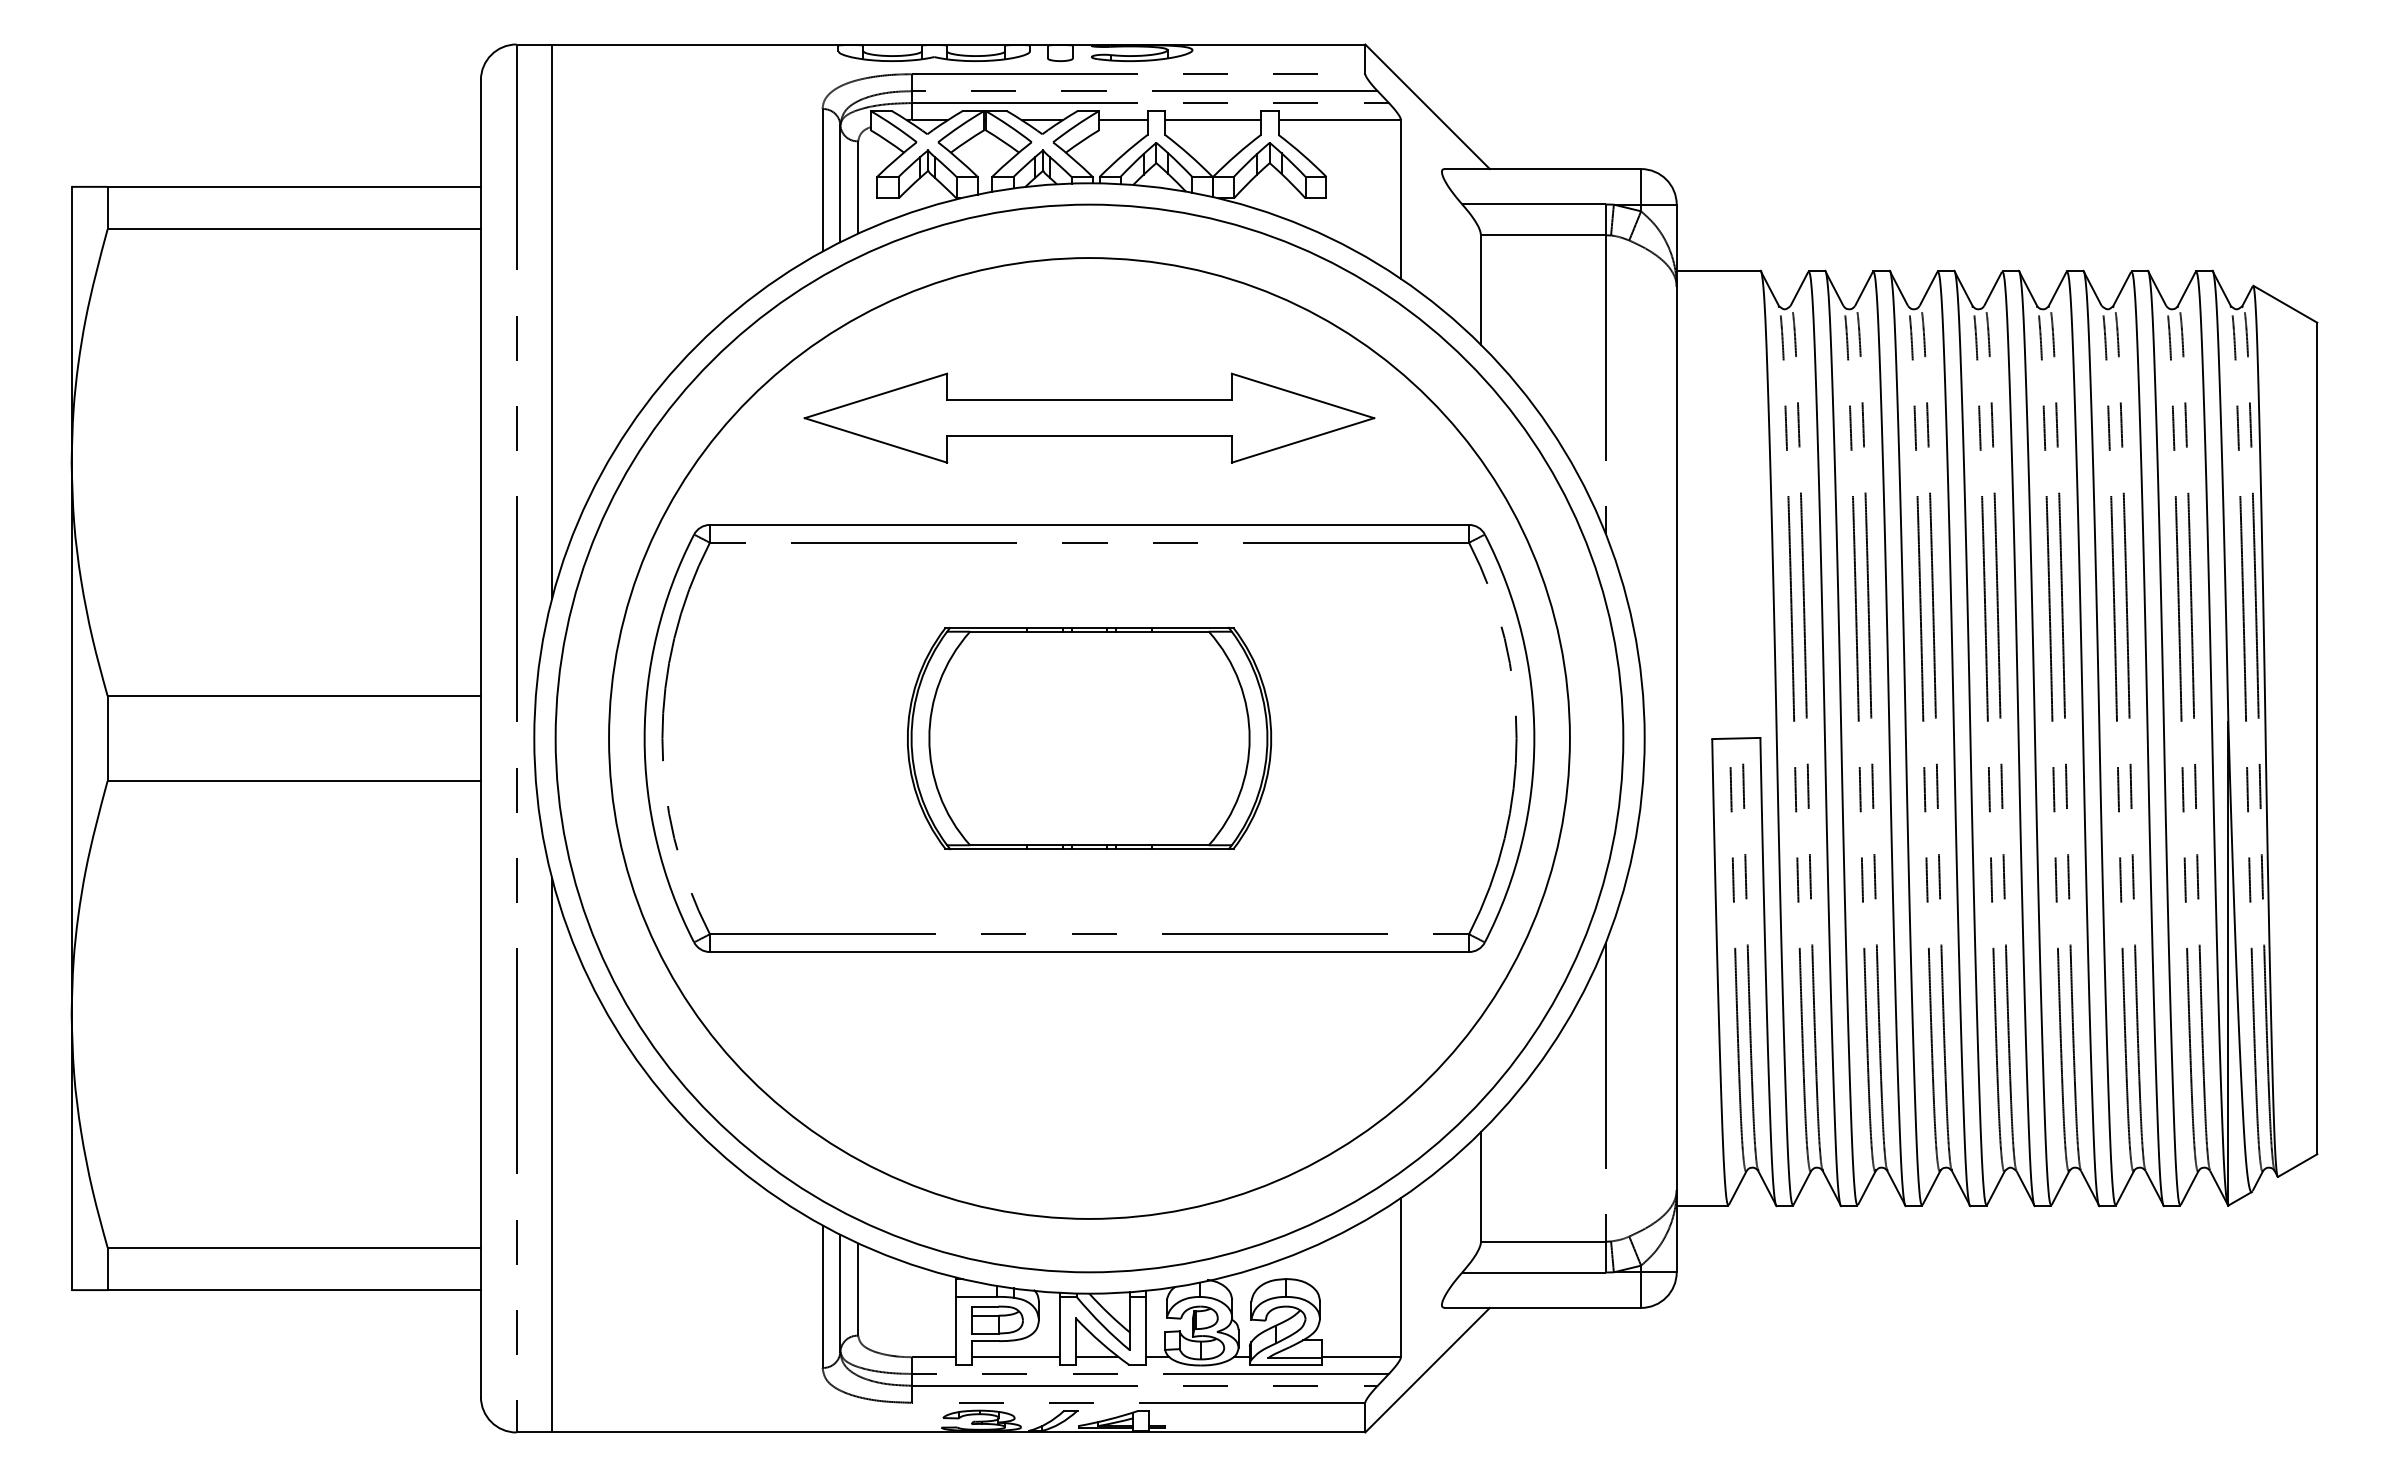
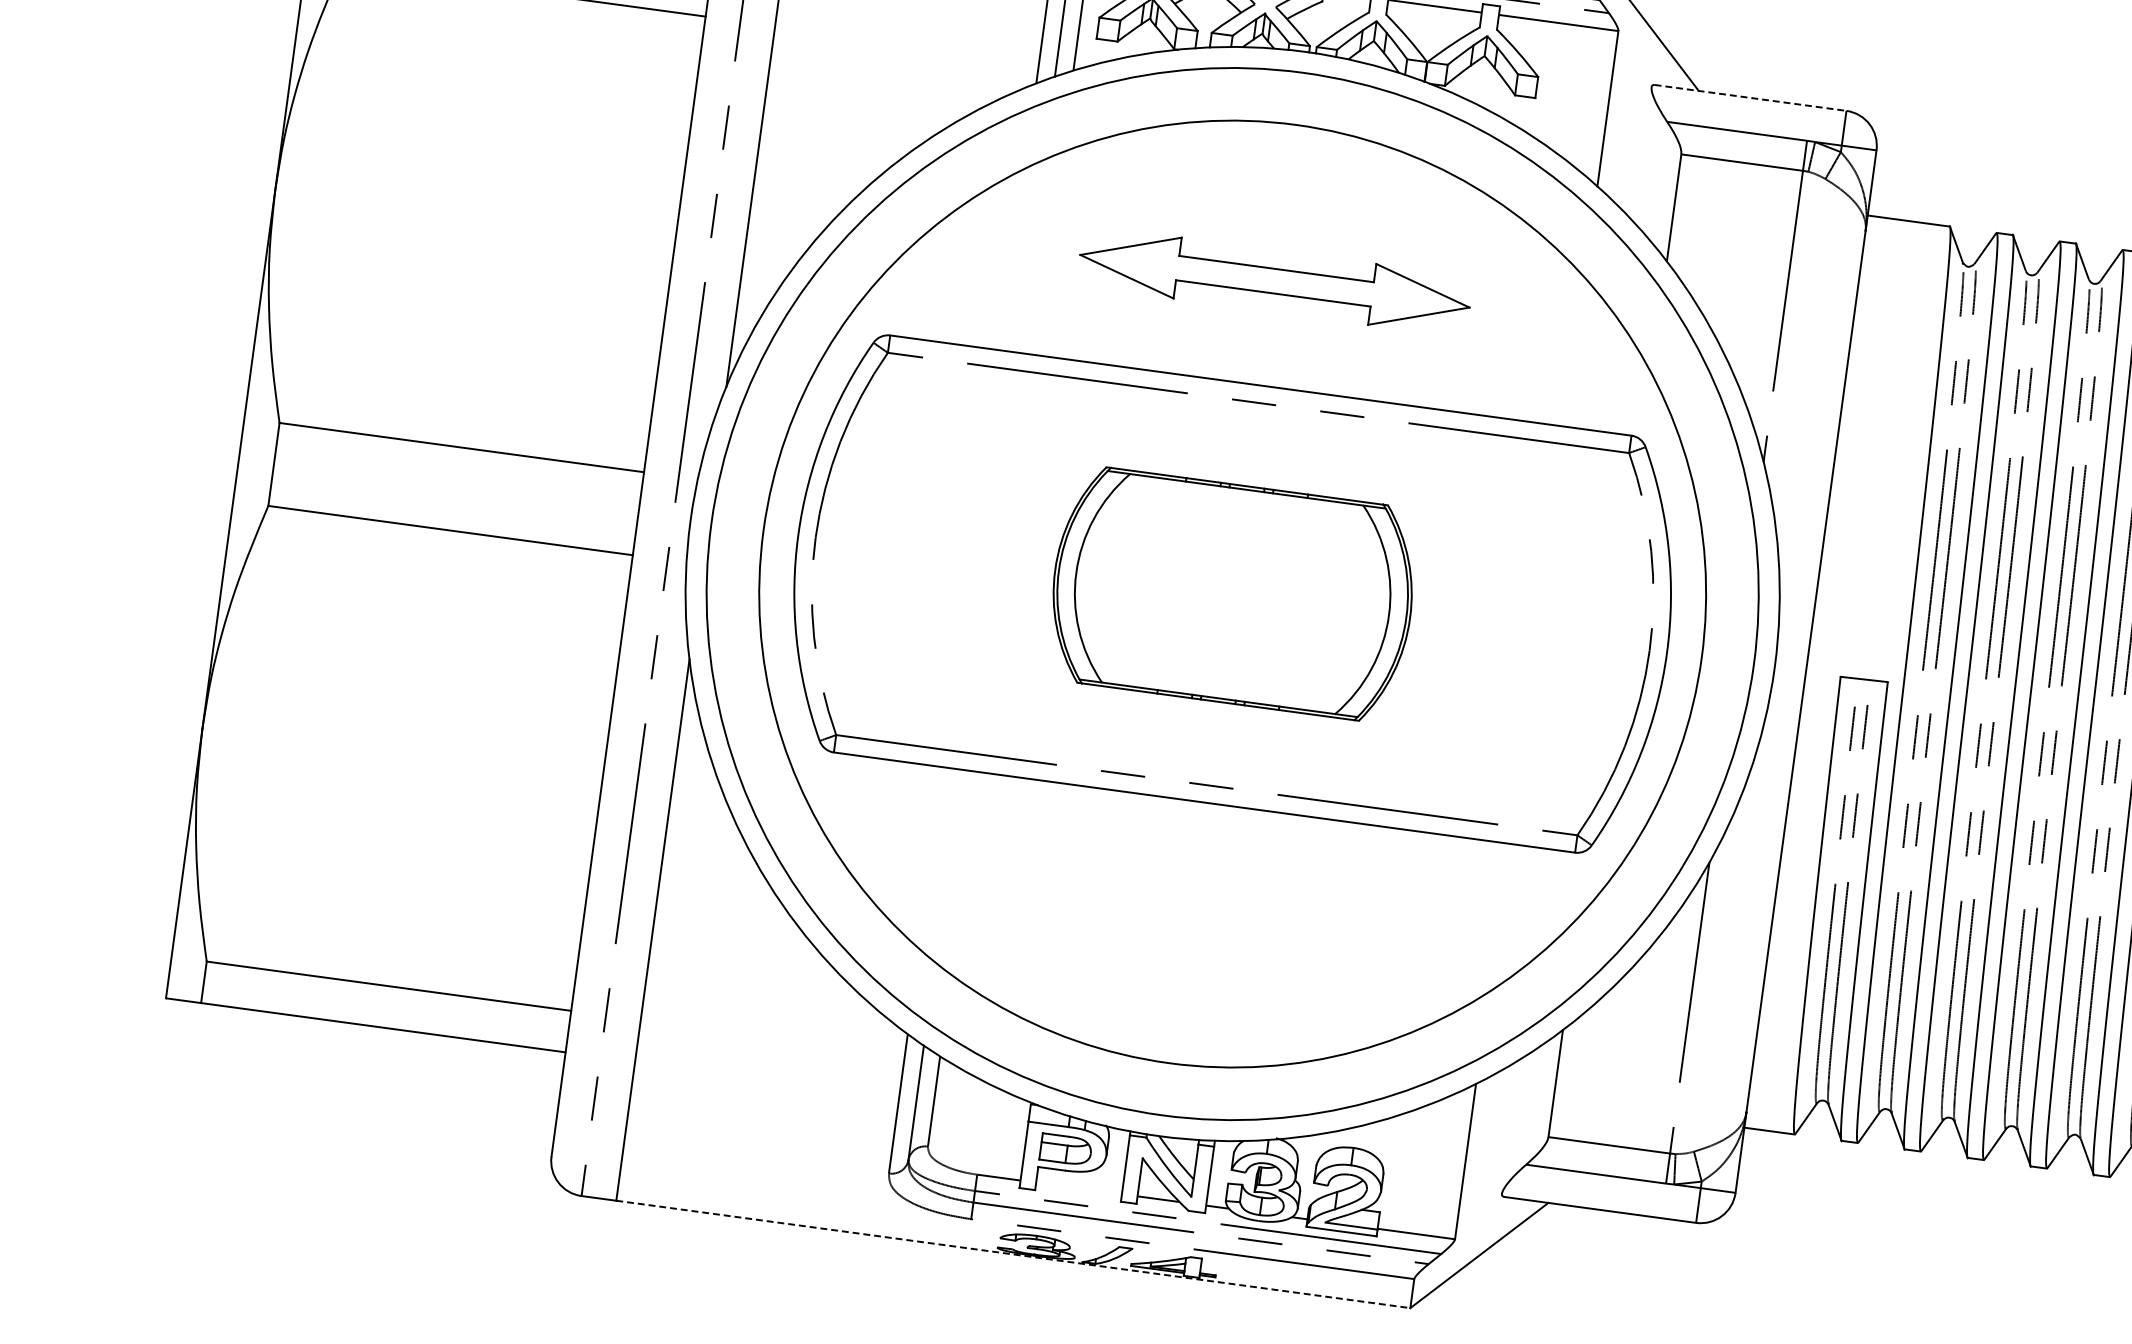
line: (1543, 169) -> (1751, 98), solid -> dashed
part: (1089, 417) -> (1275, 280), size x0.7
line: (1015, 1357) -> (1078, 1188), removed
line: (958, 1432) -> (1013, 1254), solid -> dashed

